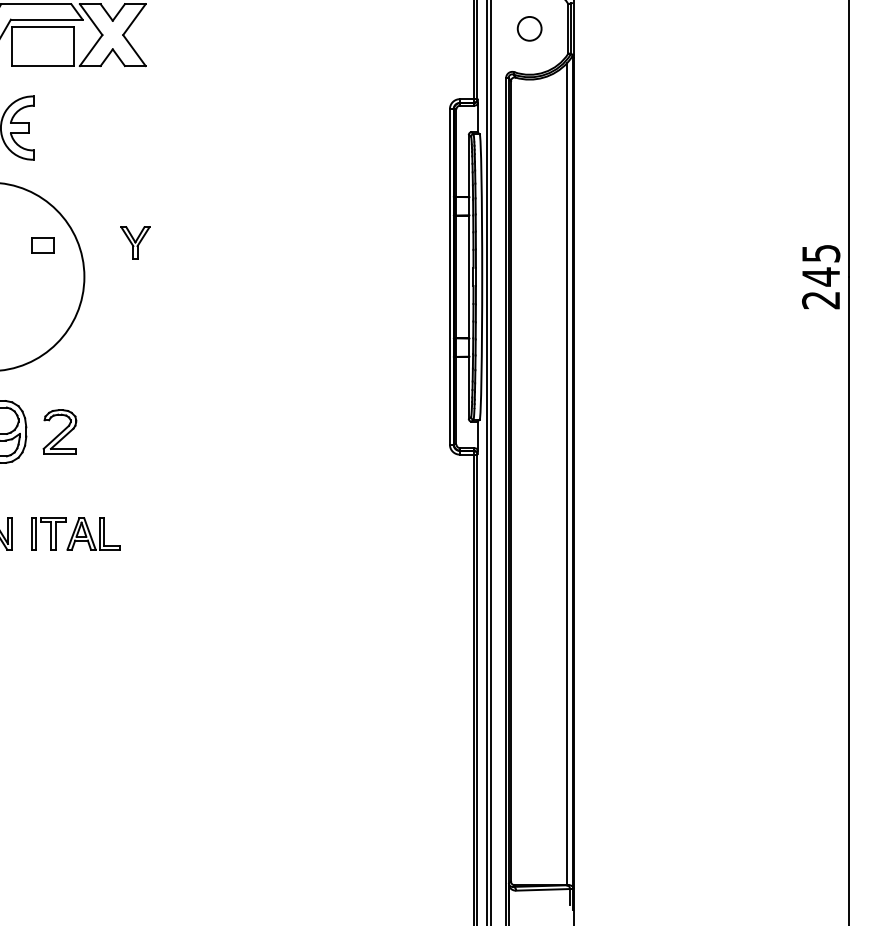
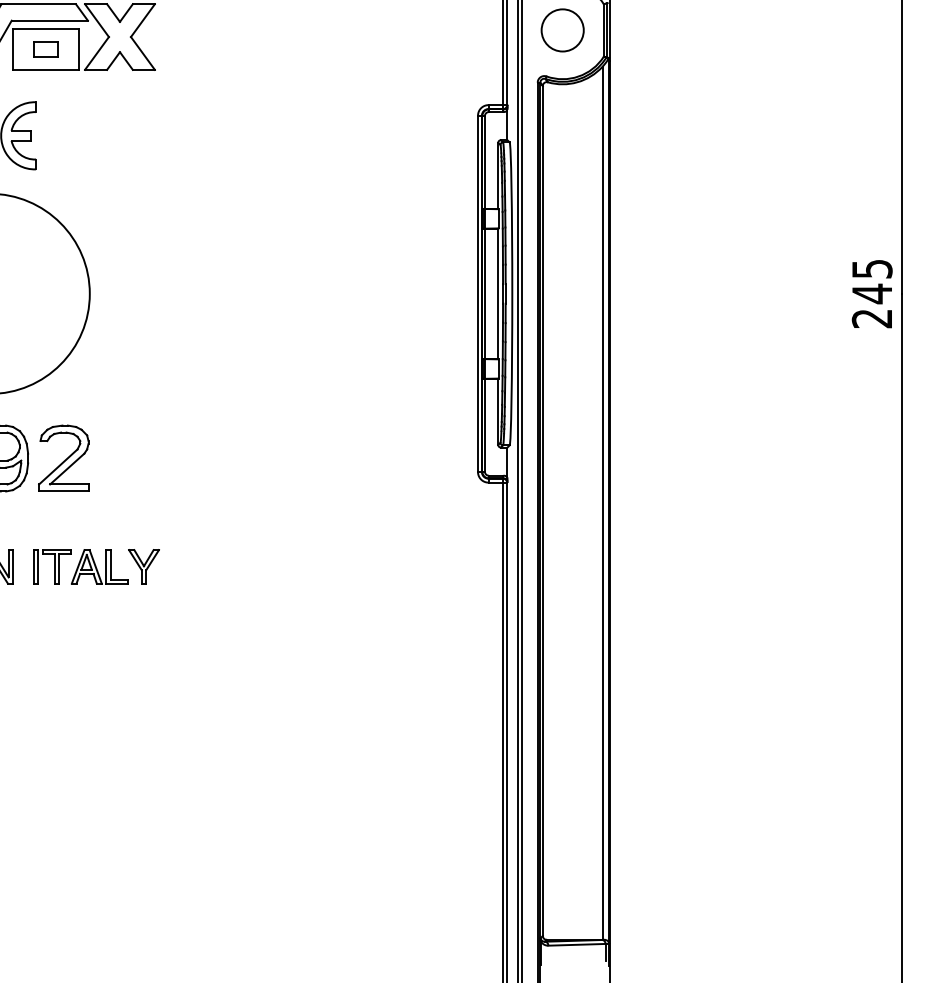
circle: (529, 28) -> (562, 30), size x1.67
part: (134, 242) -> (143, 566), moved
part: (42, 245) -> (45, 49), moved
part: (59, 430) -> (63, 457), size x1.43

